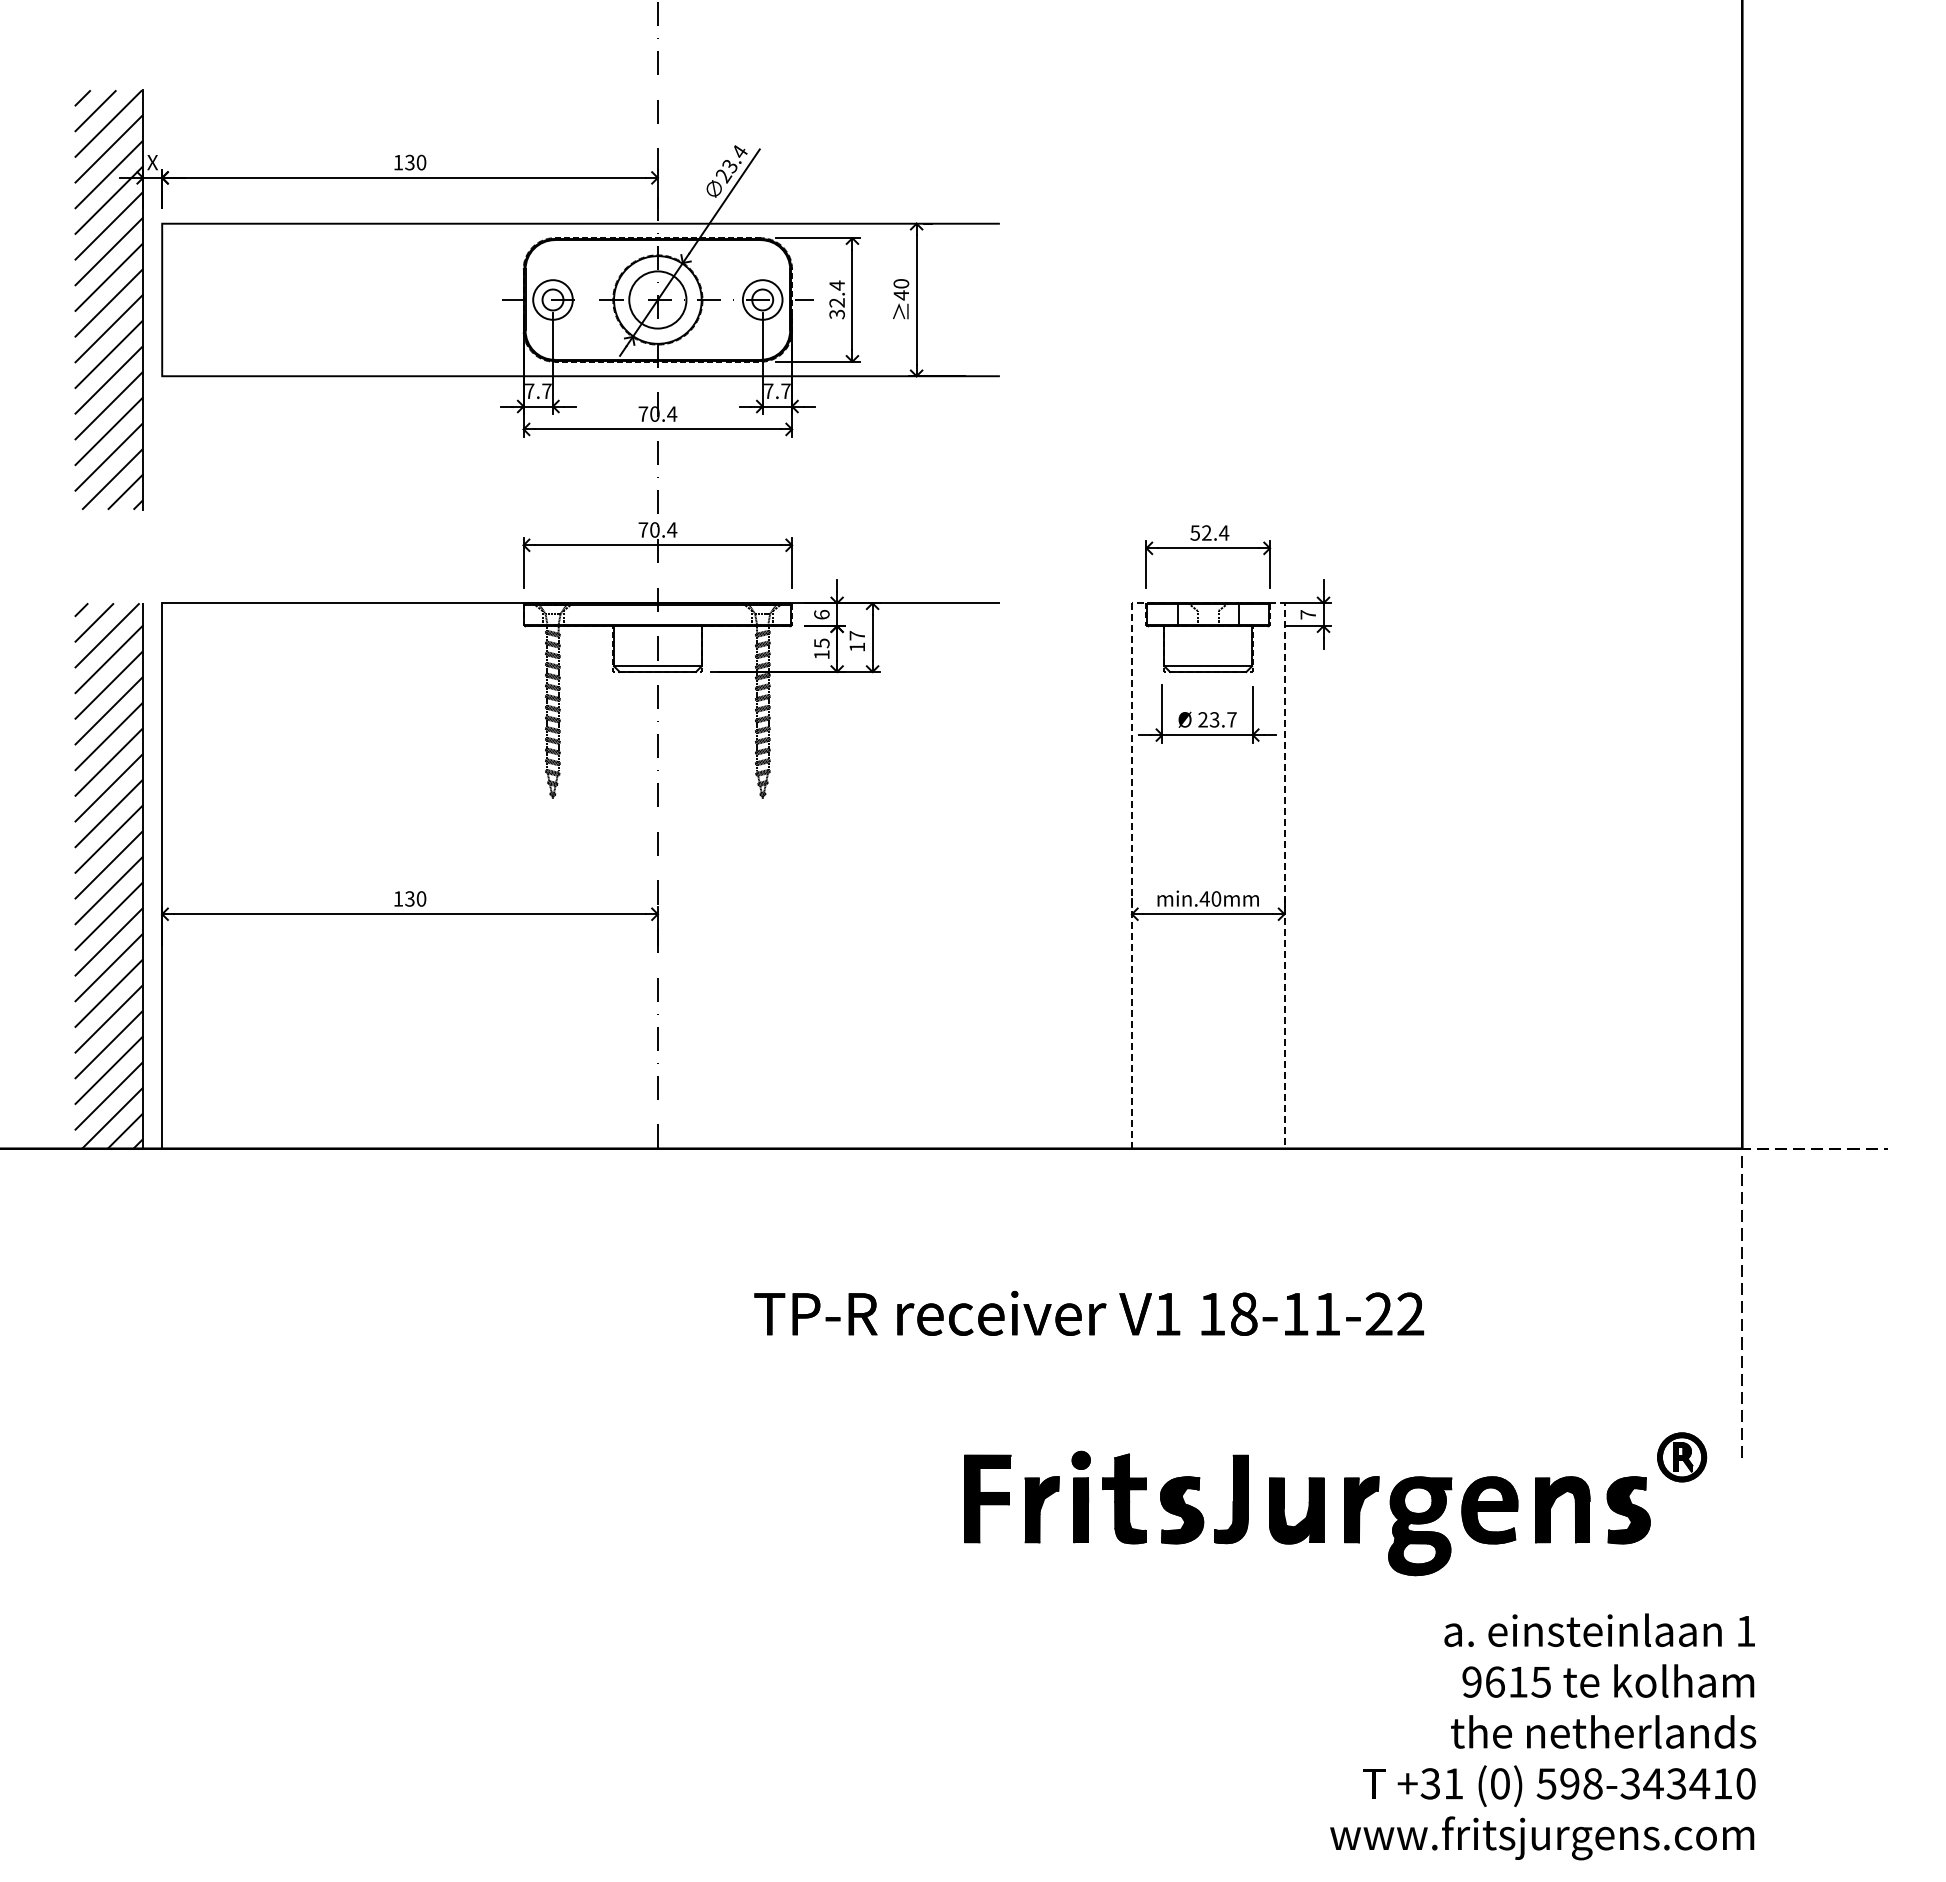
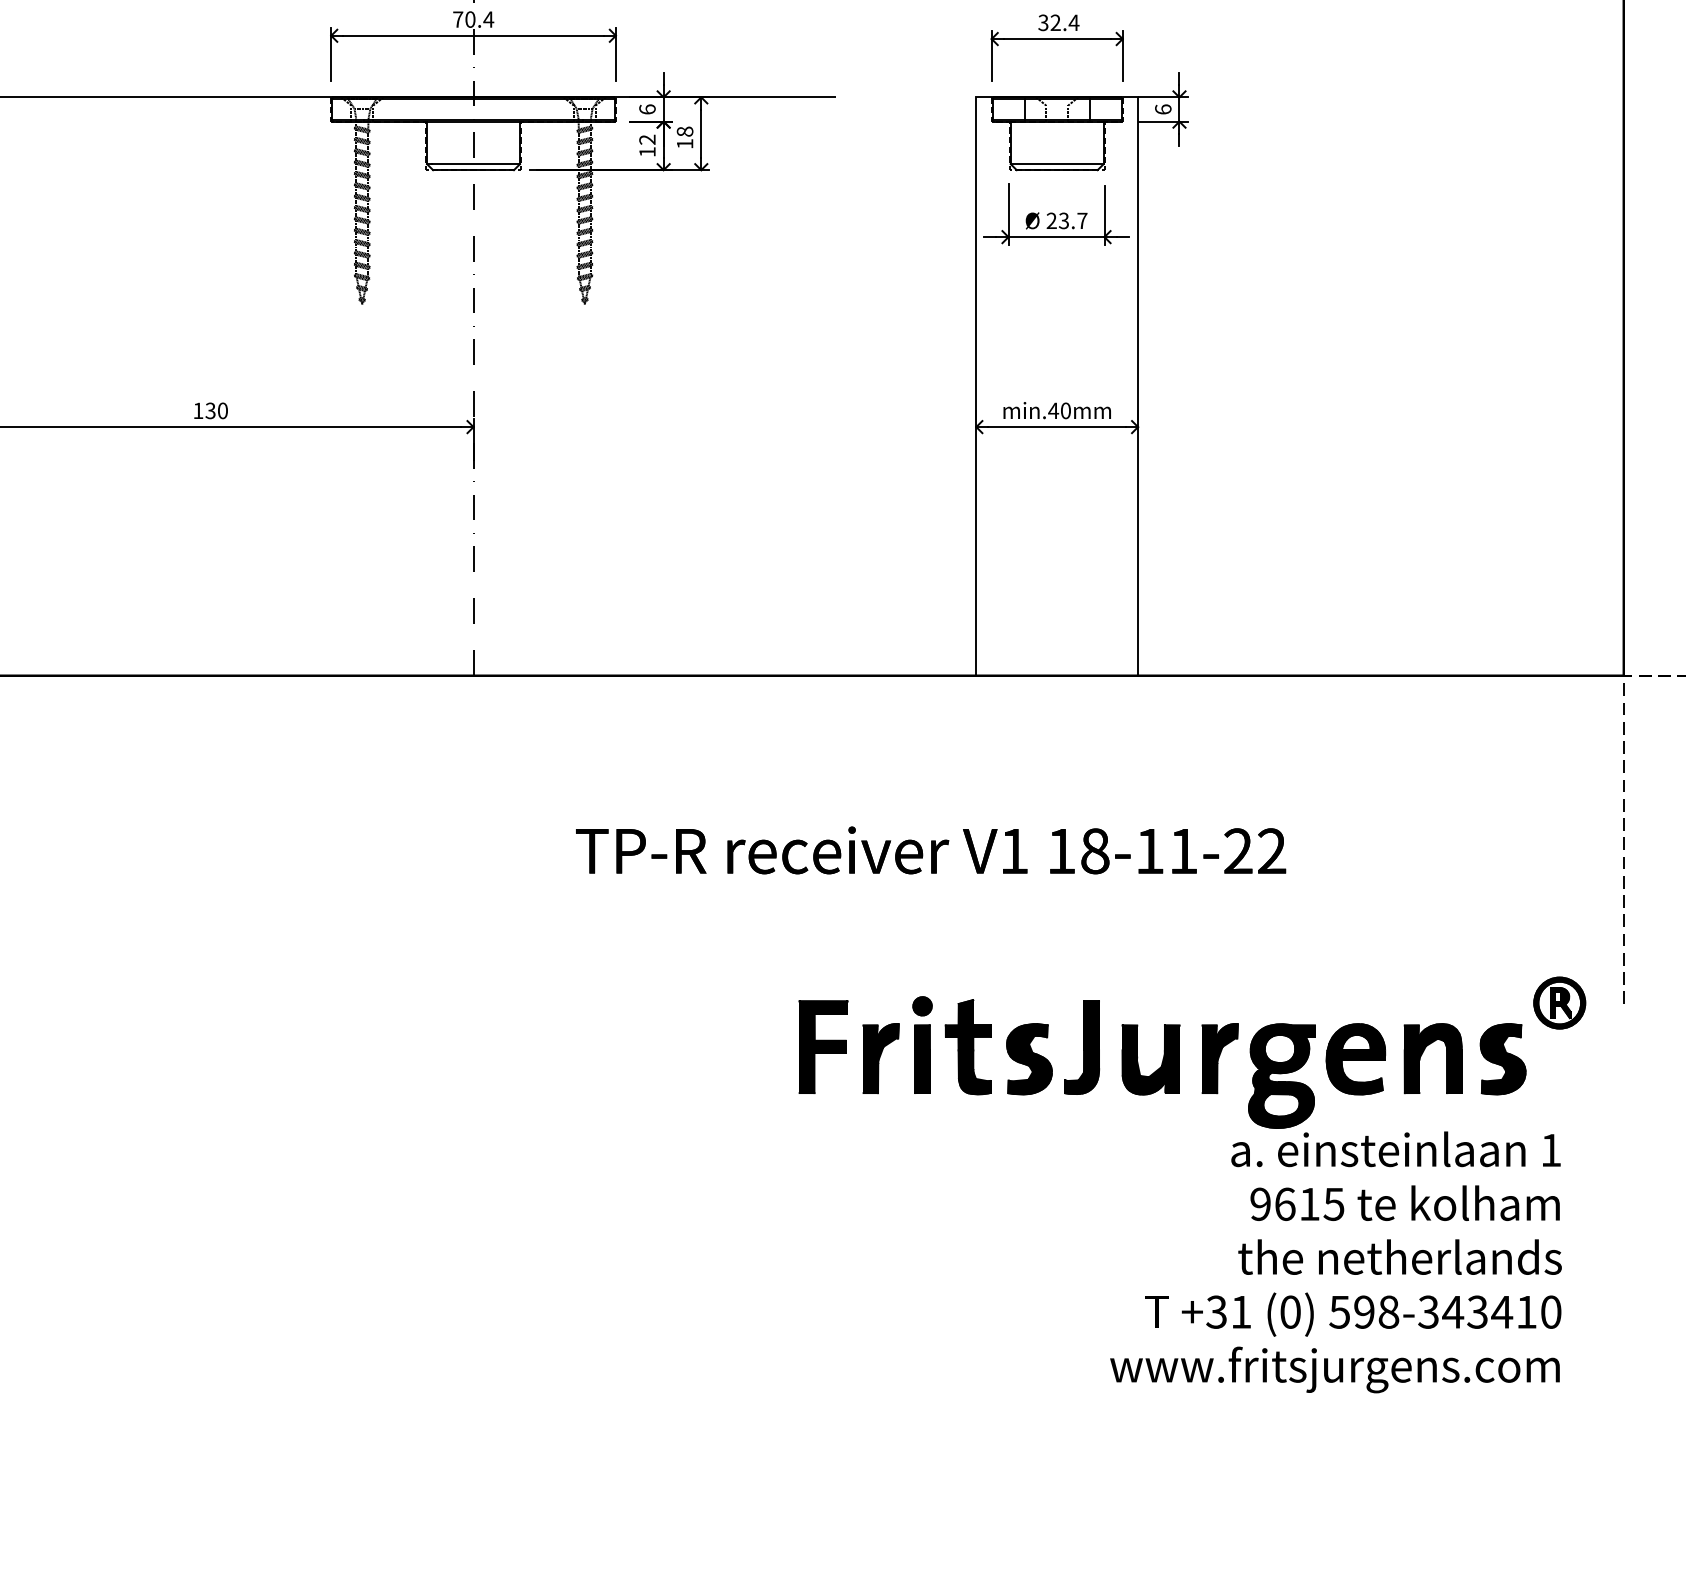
text: (1195, 532) -> (1043, 22), 52.4 -> 32.4
line: (1208, 603) -> (1057, 97), dashed -> solid
text: (1308, 614) -> (1163, 109), 7 -> 6
text: (857, 635) -> (685, 131), 17 -> 18
text: (821, 643) -> (647, 139), 15 -> 12
text: (1543, 1736) -> (1336, 1261), moved

